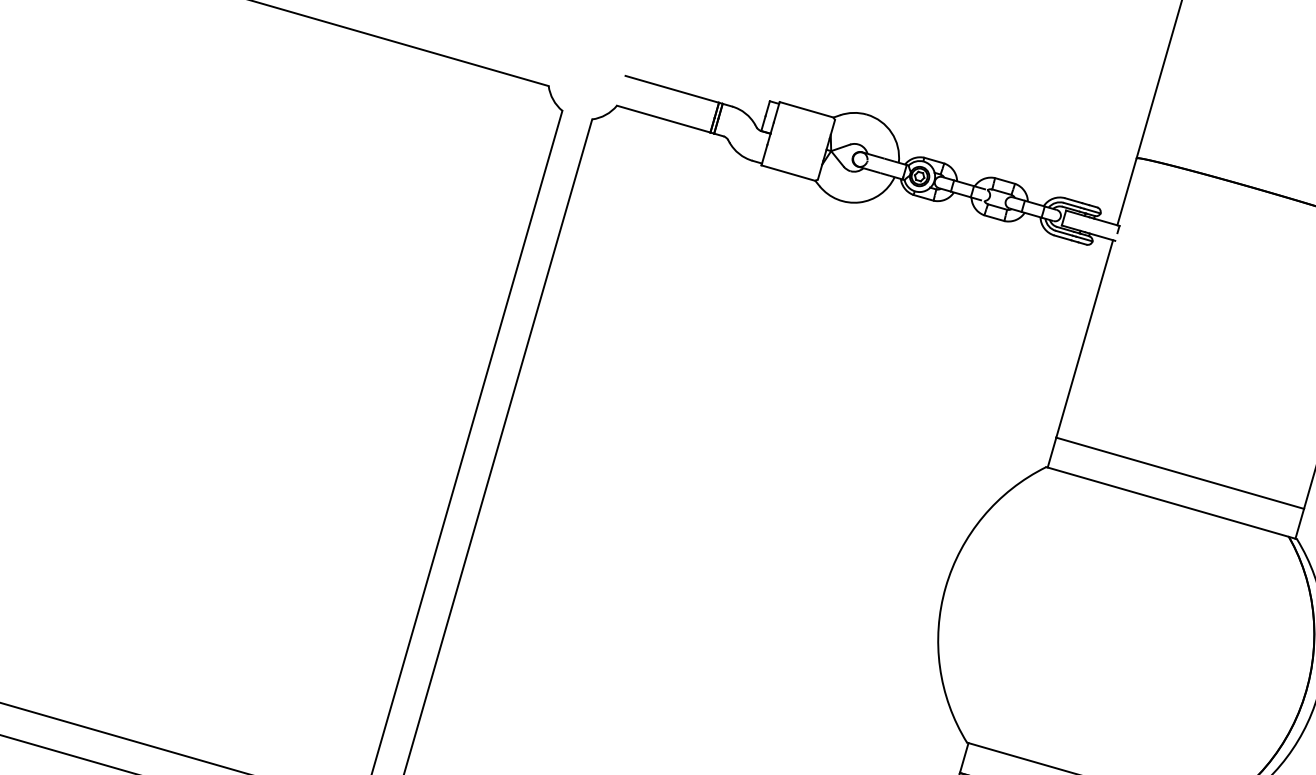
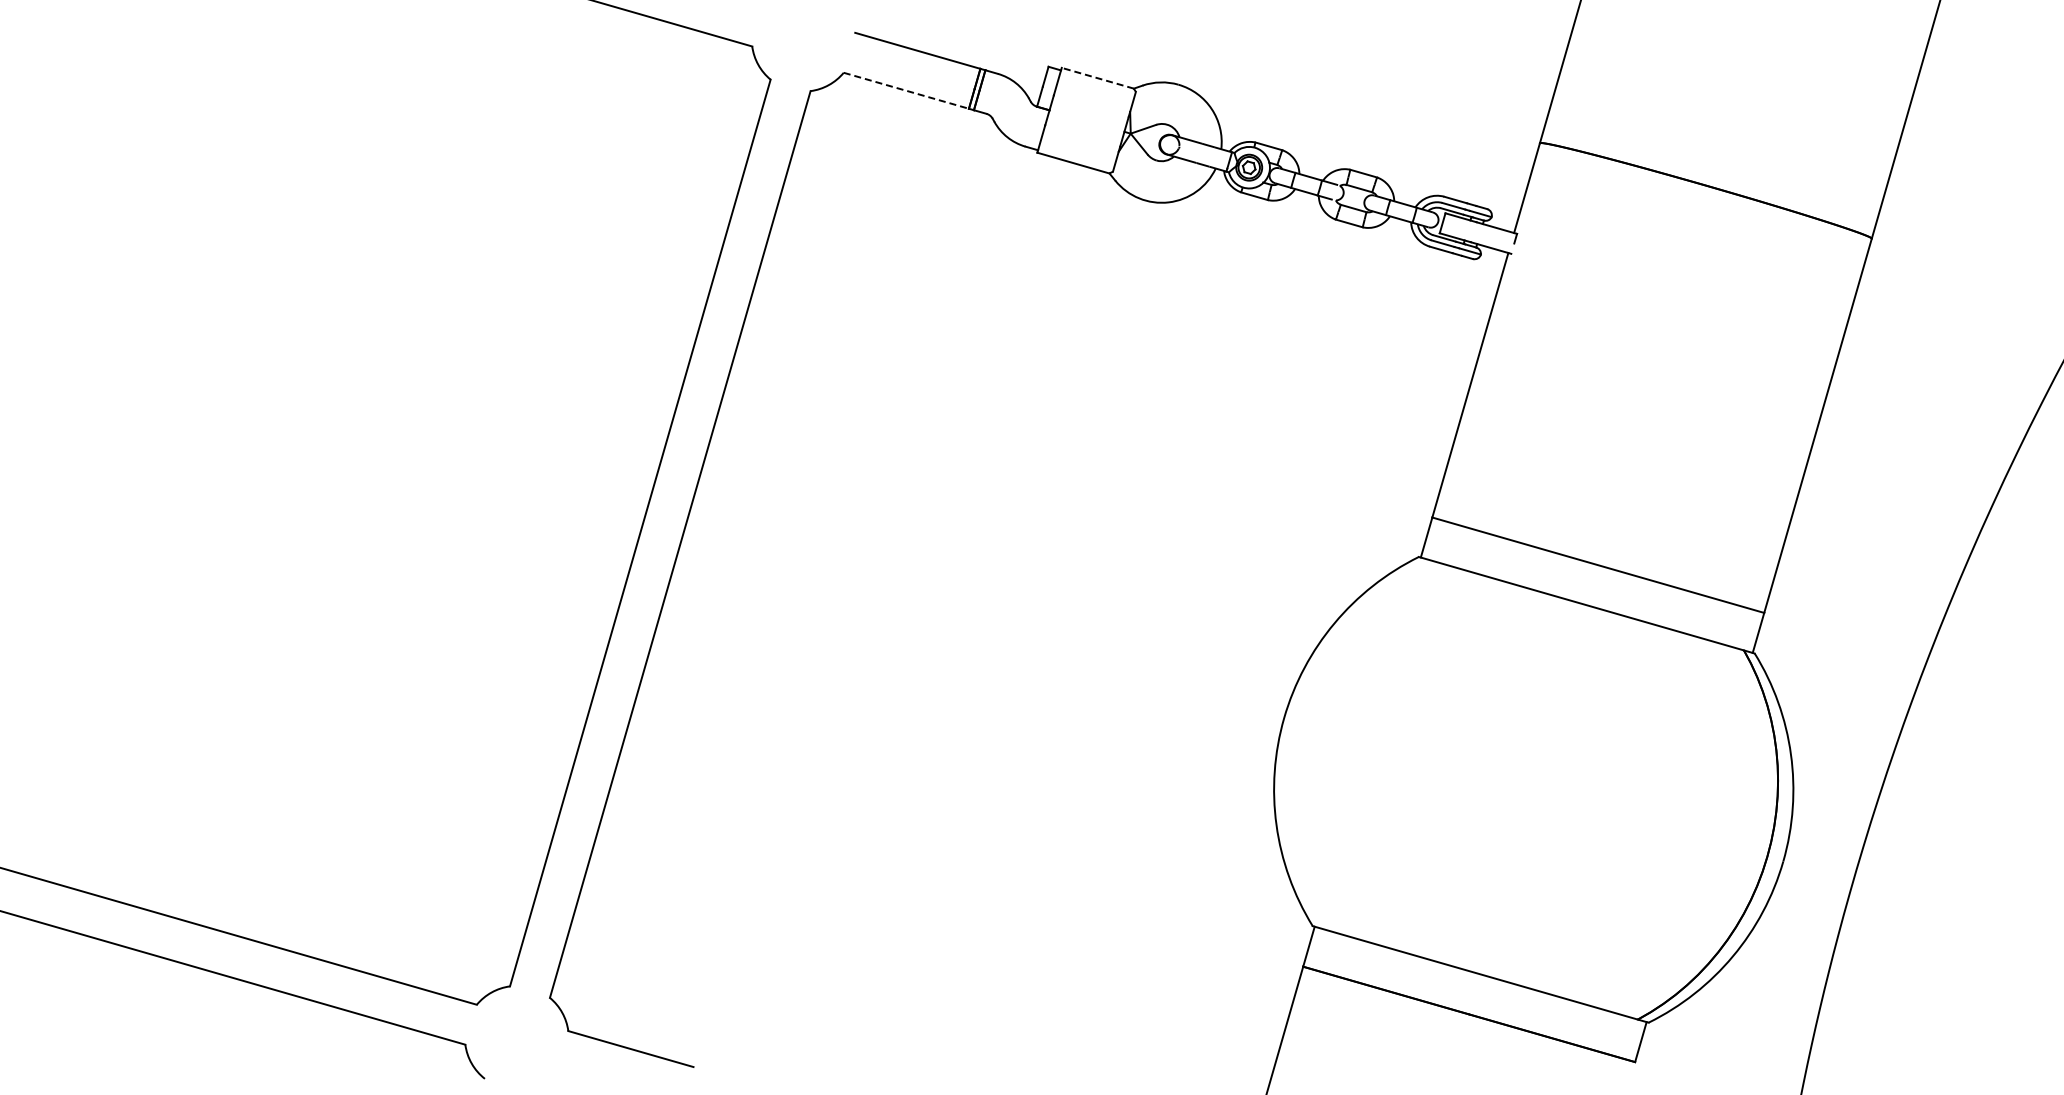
line: (806, 109) -> (1097, 78), solid -> dashed
line: (663, 118) -> (906, 90), solid -> dashed

